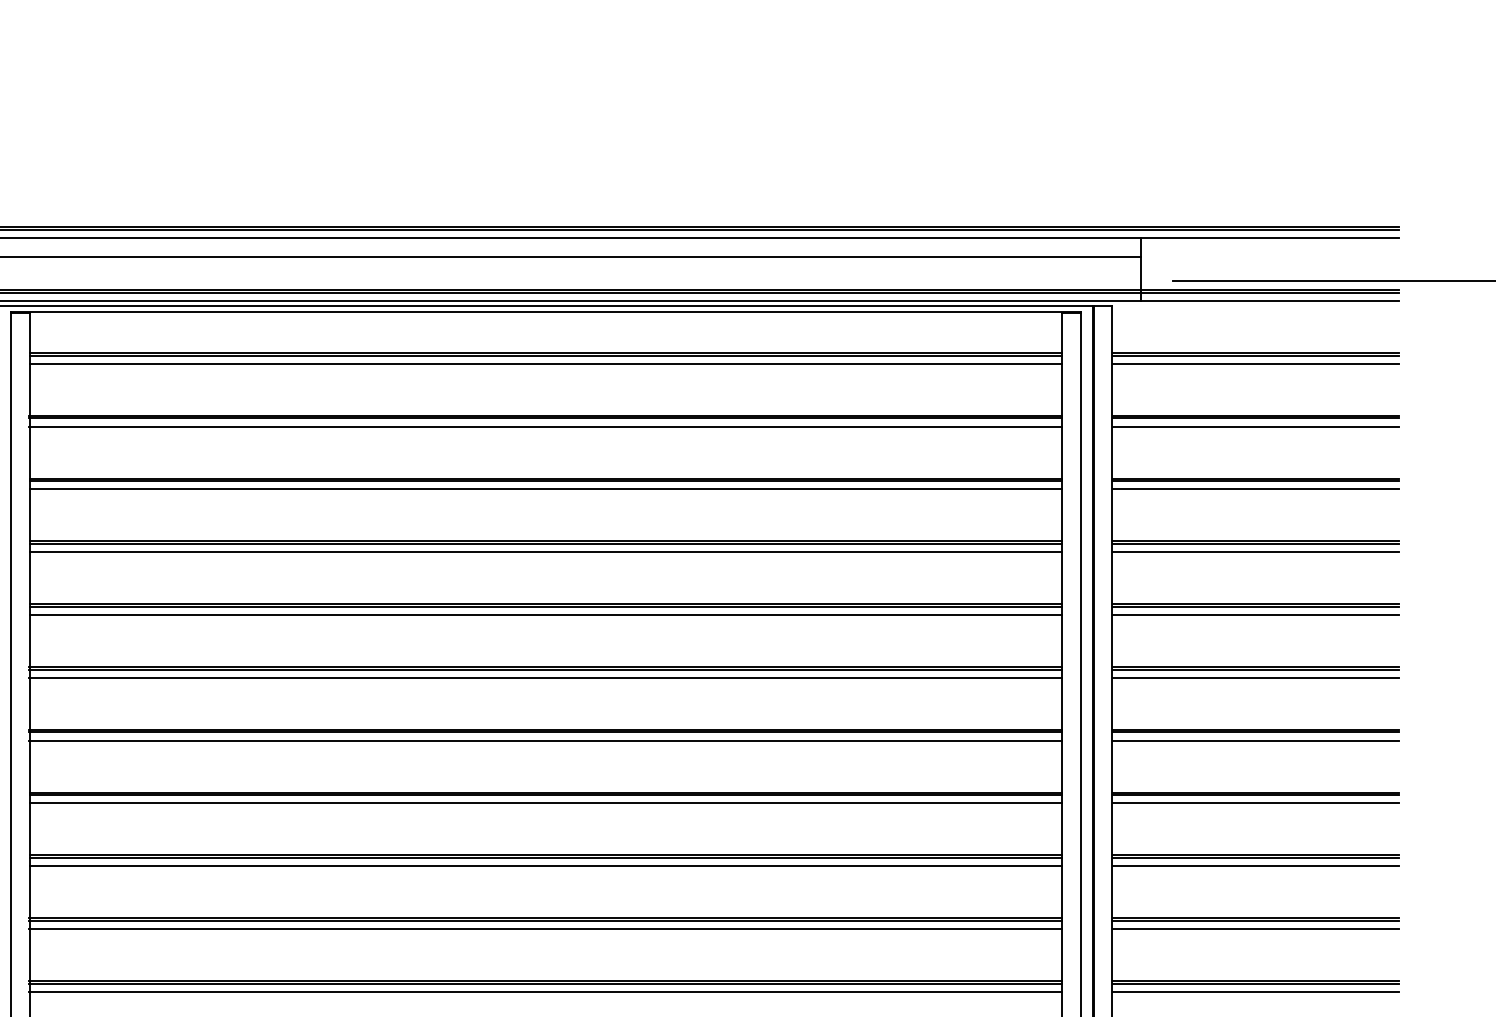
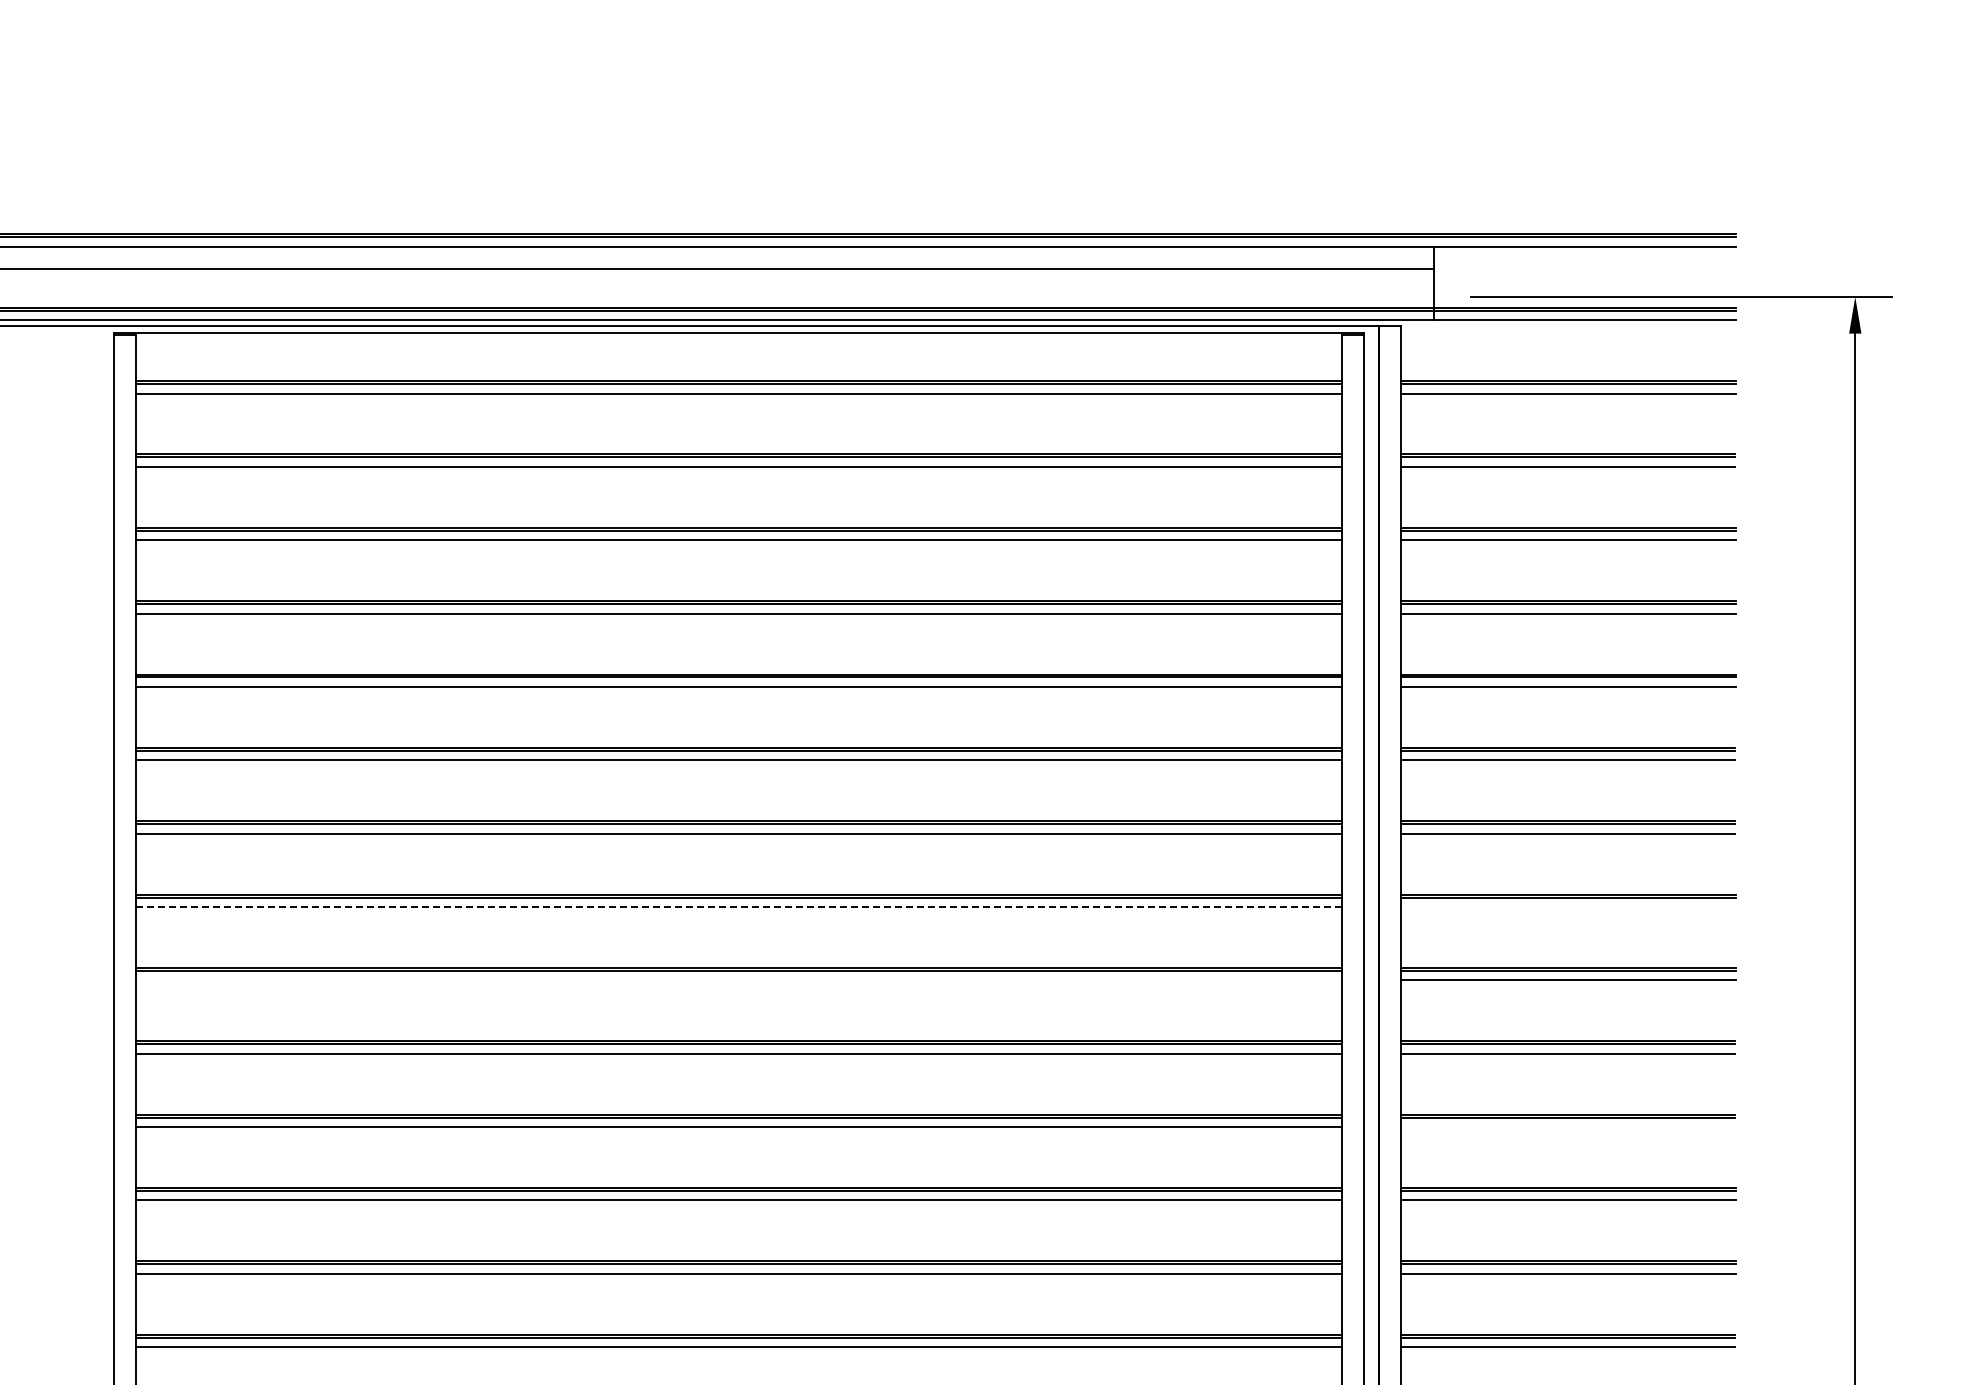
line: (546, 803) -> (739, 907), solid -> dashed
line: (1256, 803) -> (1568, 907), removed
line: (545, 866) -> (738, 980), removed
line: (1255, 992) -> (1567, 1127), removed

